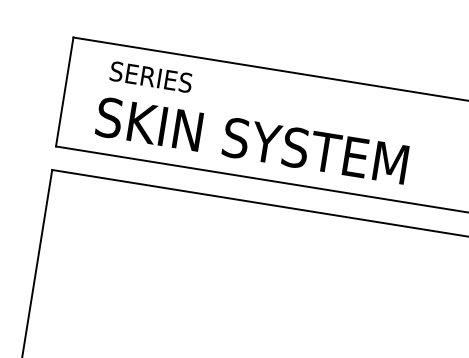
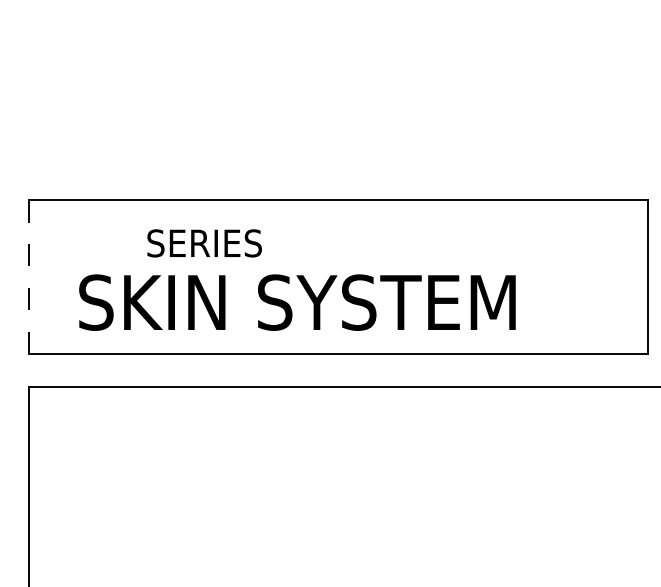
text: (151, 77) -> (204, 243), moved
line: (64, 91) -> (28, 276), solid -> dashed

